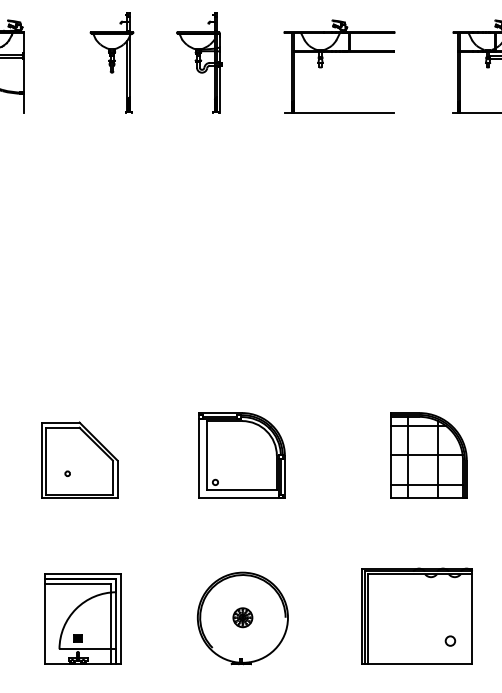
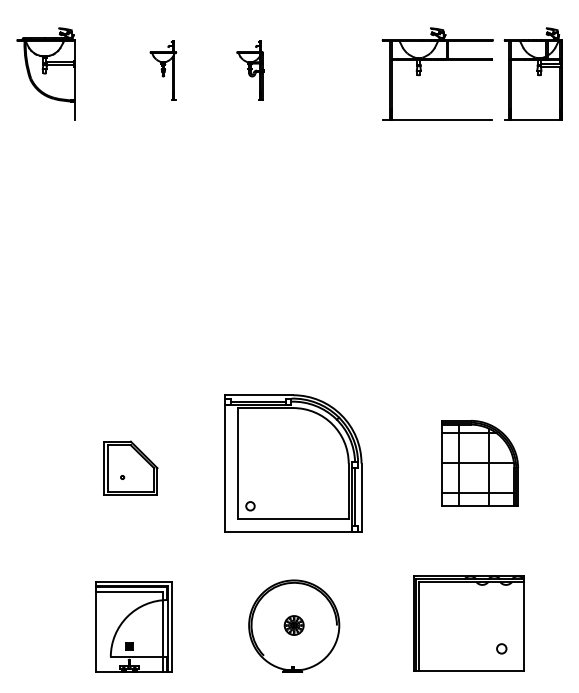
part: (339, 52) -> (437, 60), moved
part: (112, 62) -> (163, 70), size x0.6
part: (199, 62) -> (250, 70), size x0.6
part: (242, 455) -> (293, 463), size x1.6
part: (79, 459) -> (130, 467), size x0.7

